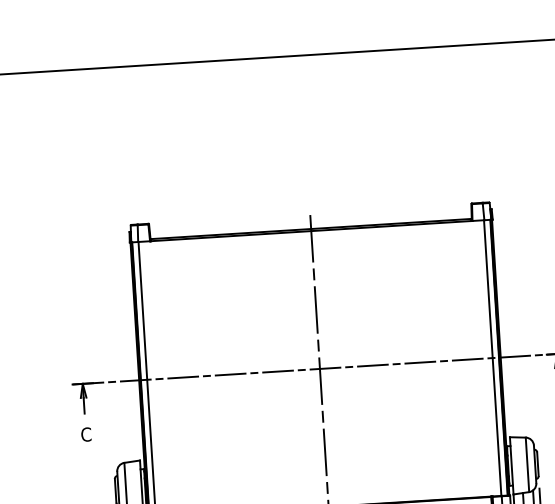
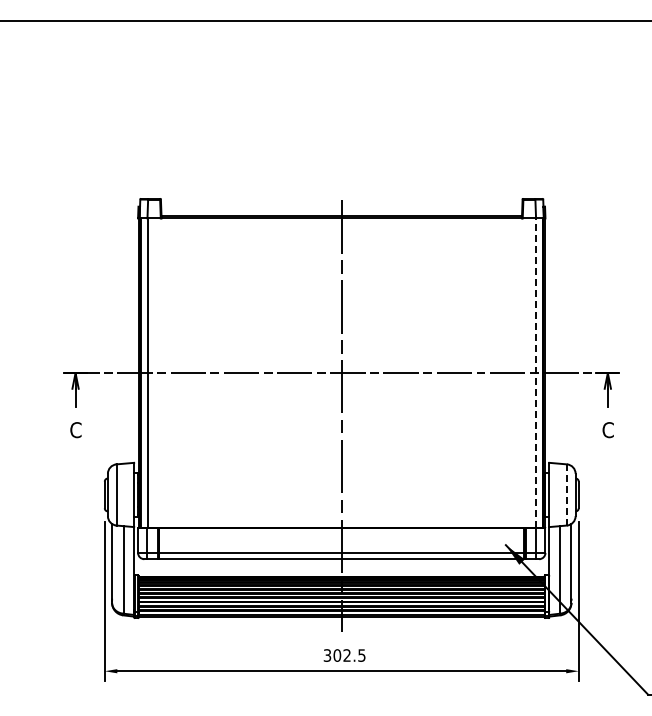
line: (492, 358) -> (535, 373), solid -> dashed
line: (527, 464) -> (567, 494), solid -> dashed

